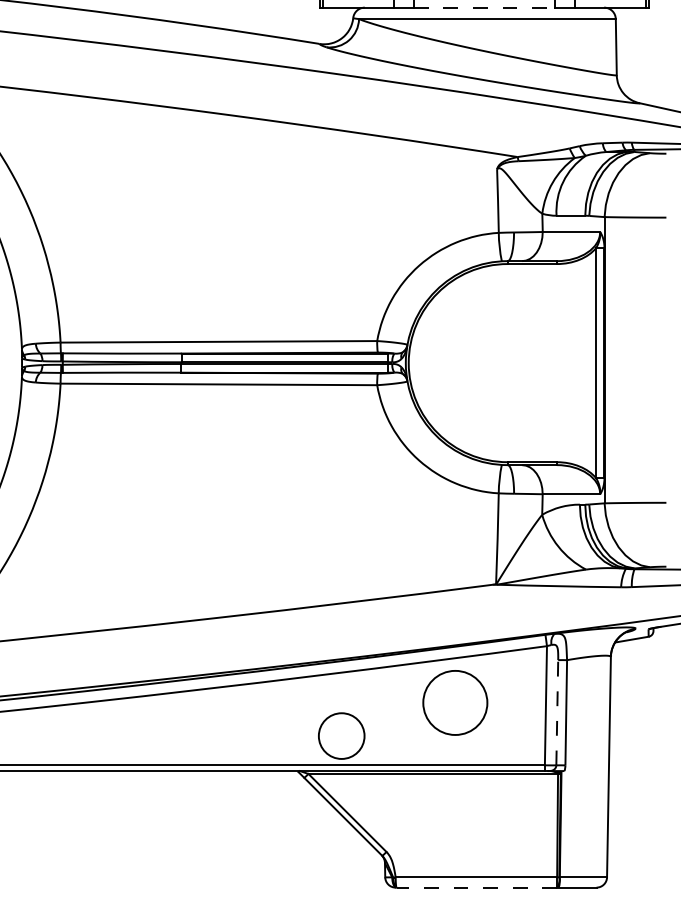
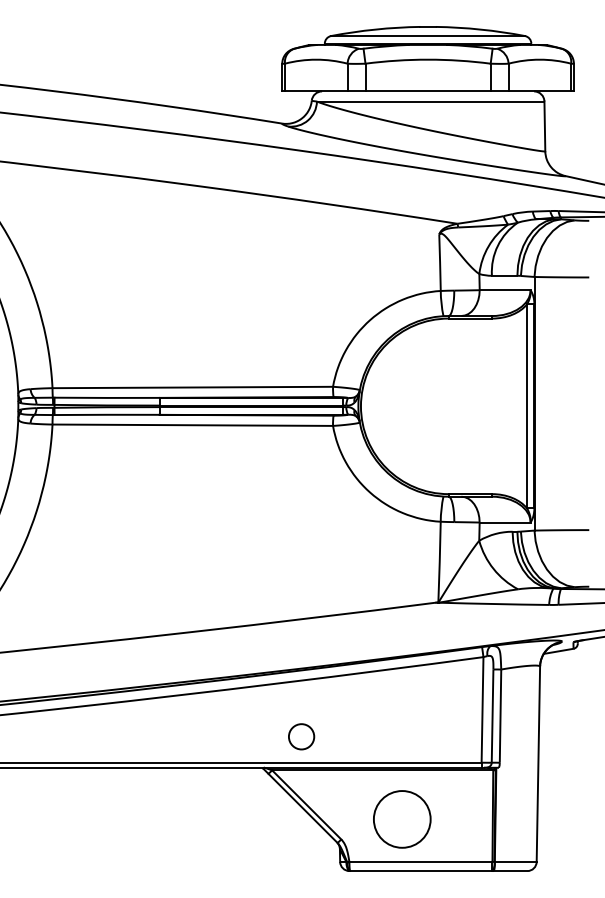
line: (484, 7) -> (428, 91), dashed -> solid
circle: (455, 703) -> (402, 819), moved
line: (557, 713) -> (492, 716), dashed -> solid
circle: (341, 735) -> (301, 736), size x0.62
line: (475, 888) -> (420, 871), dashed -> solid

